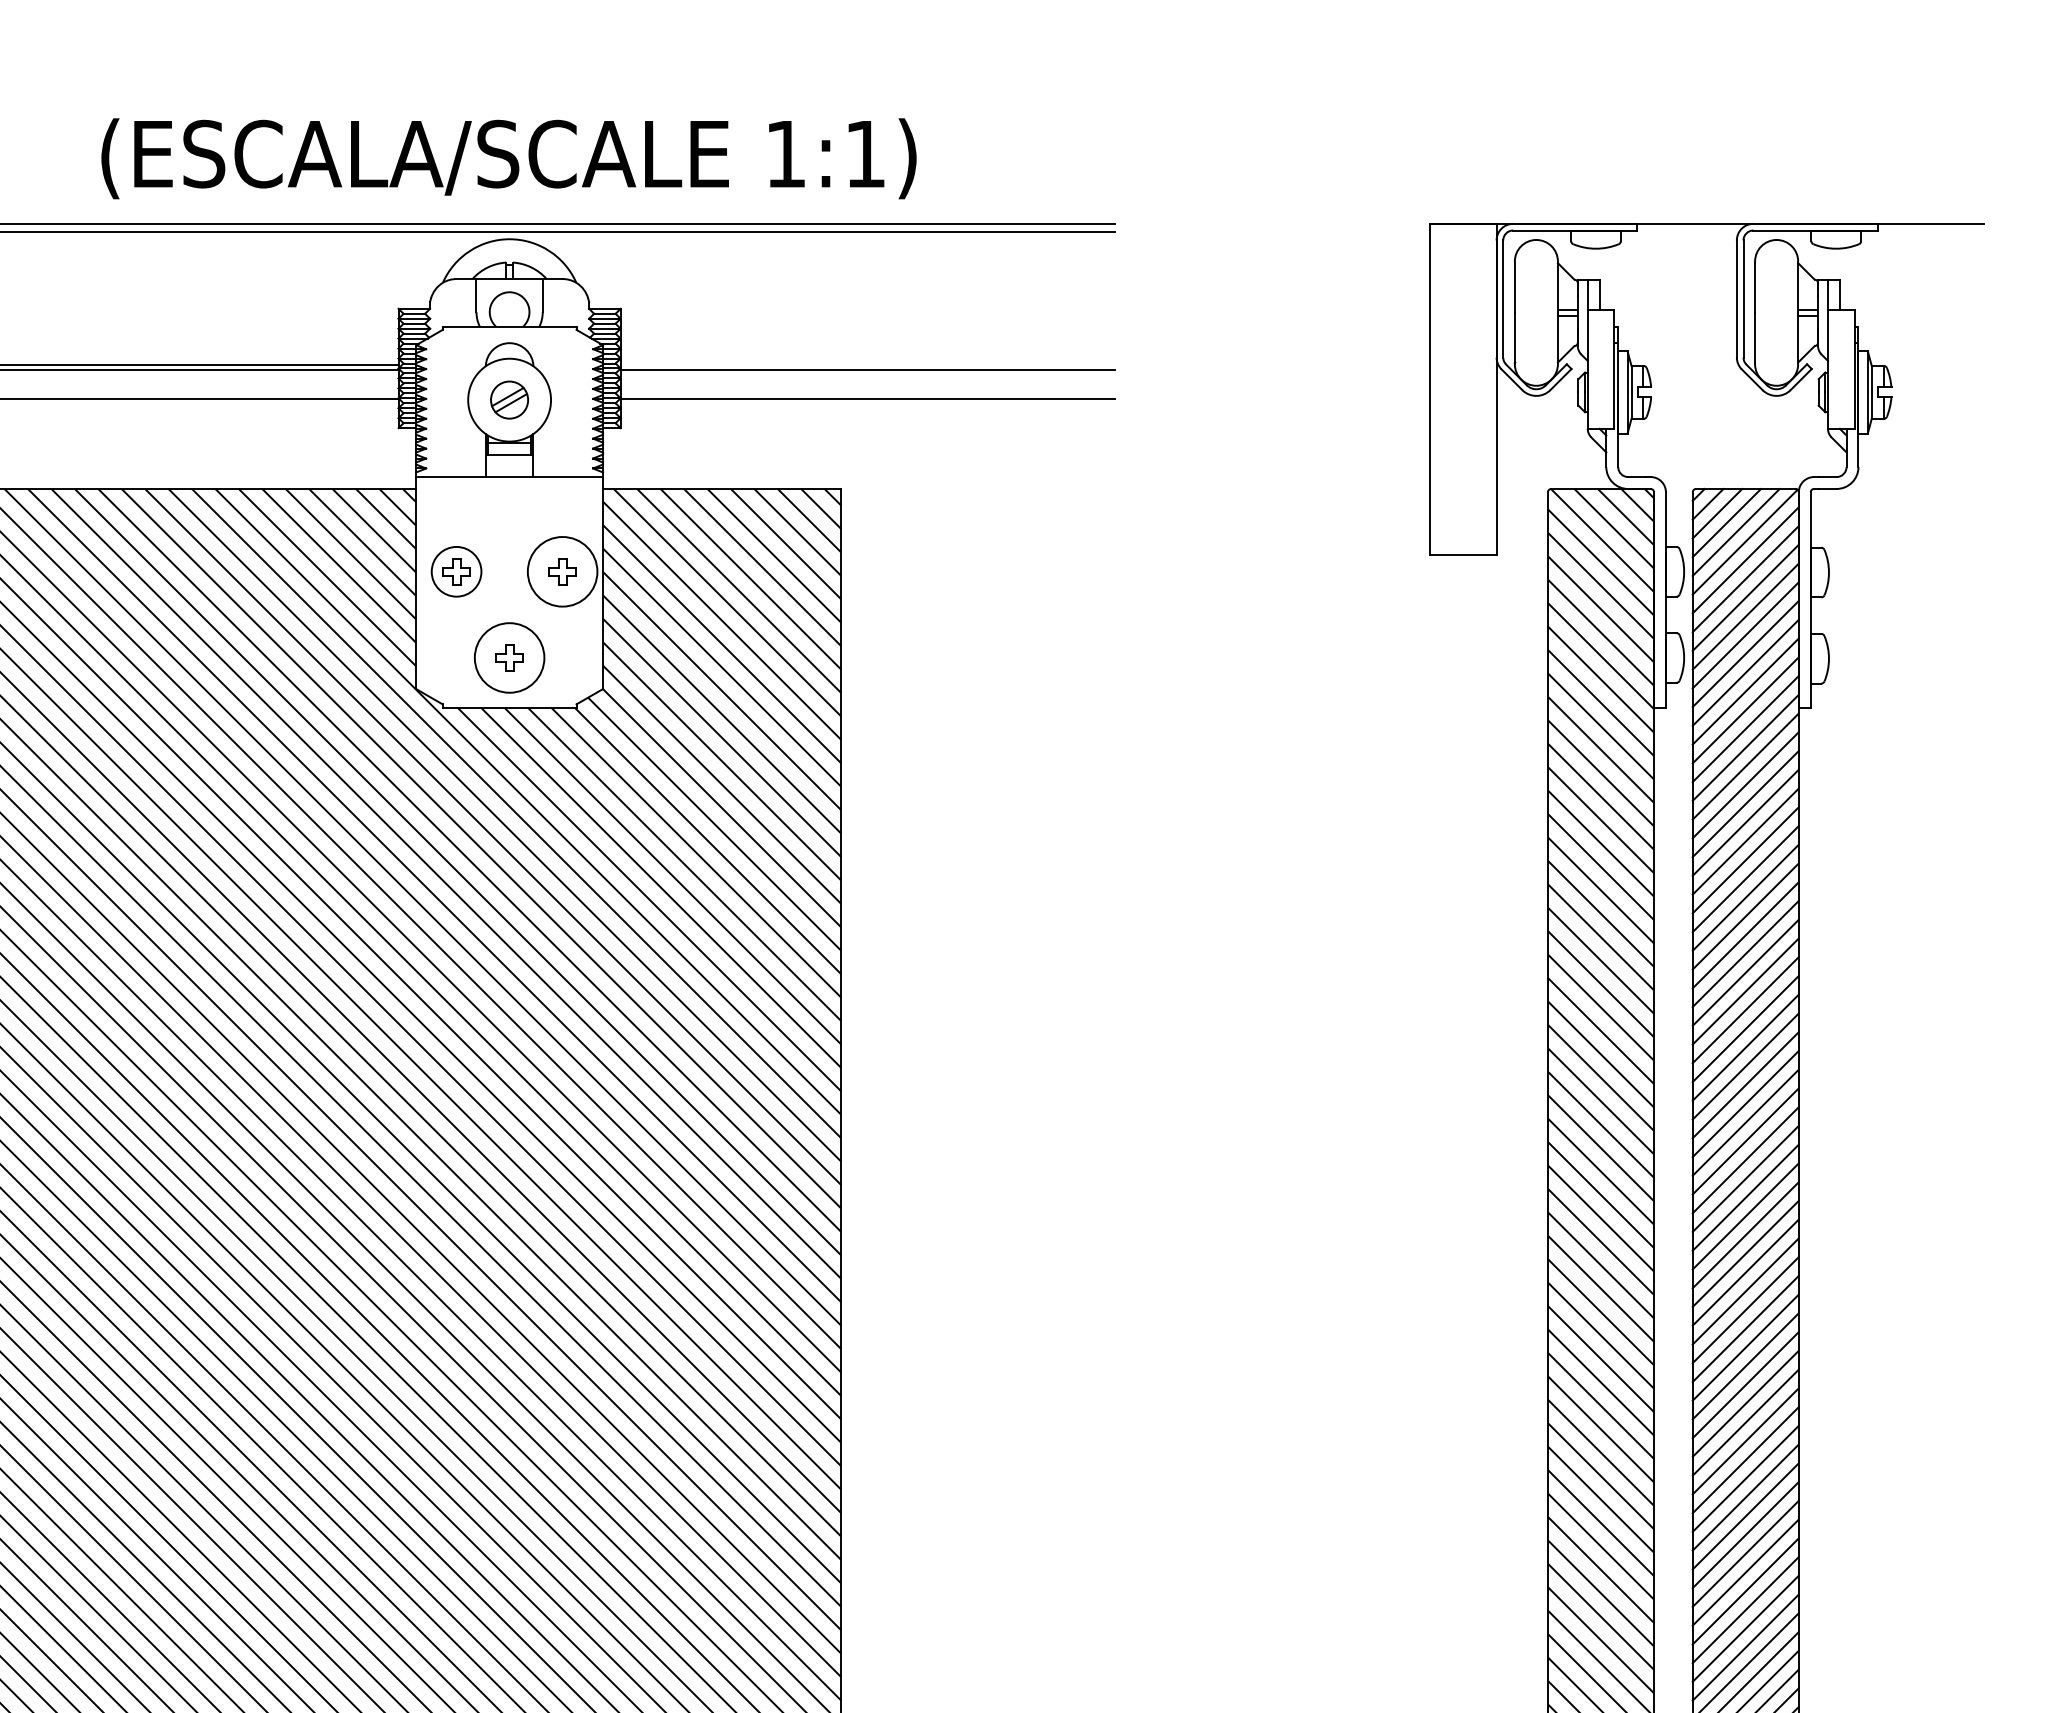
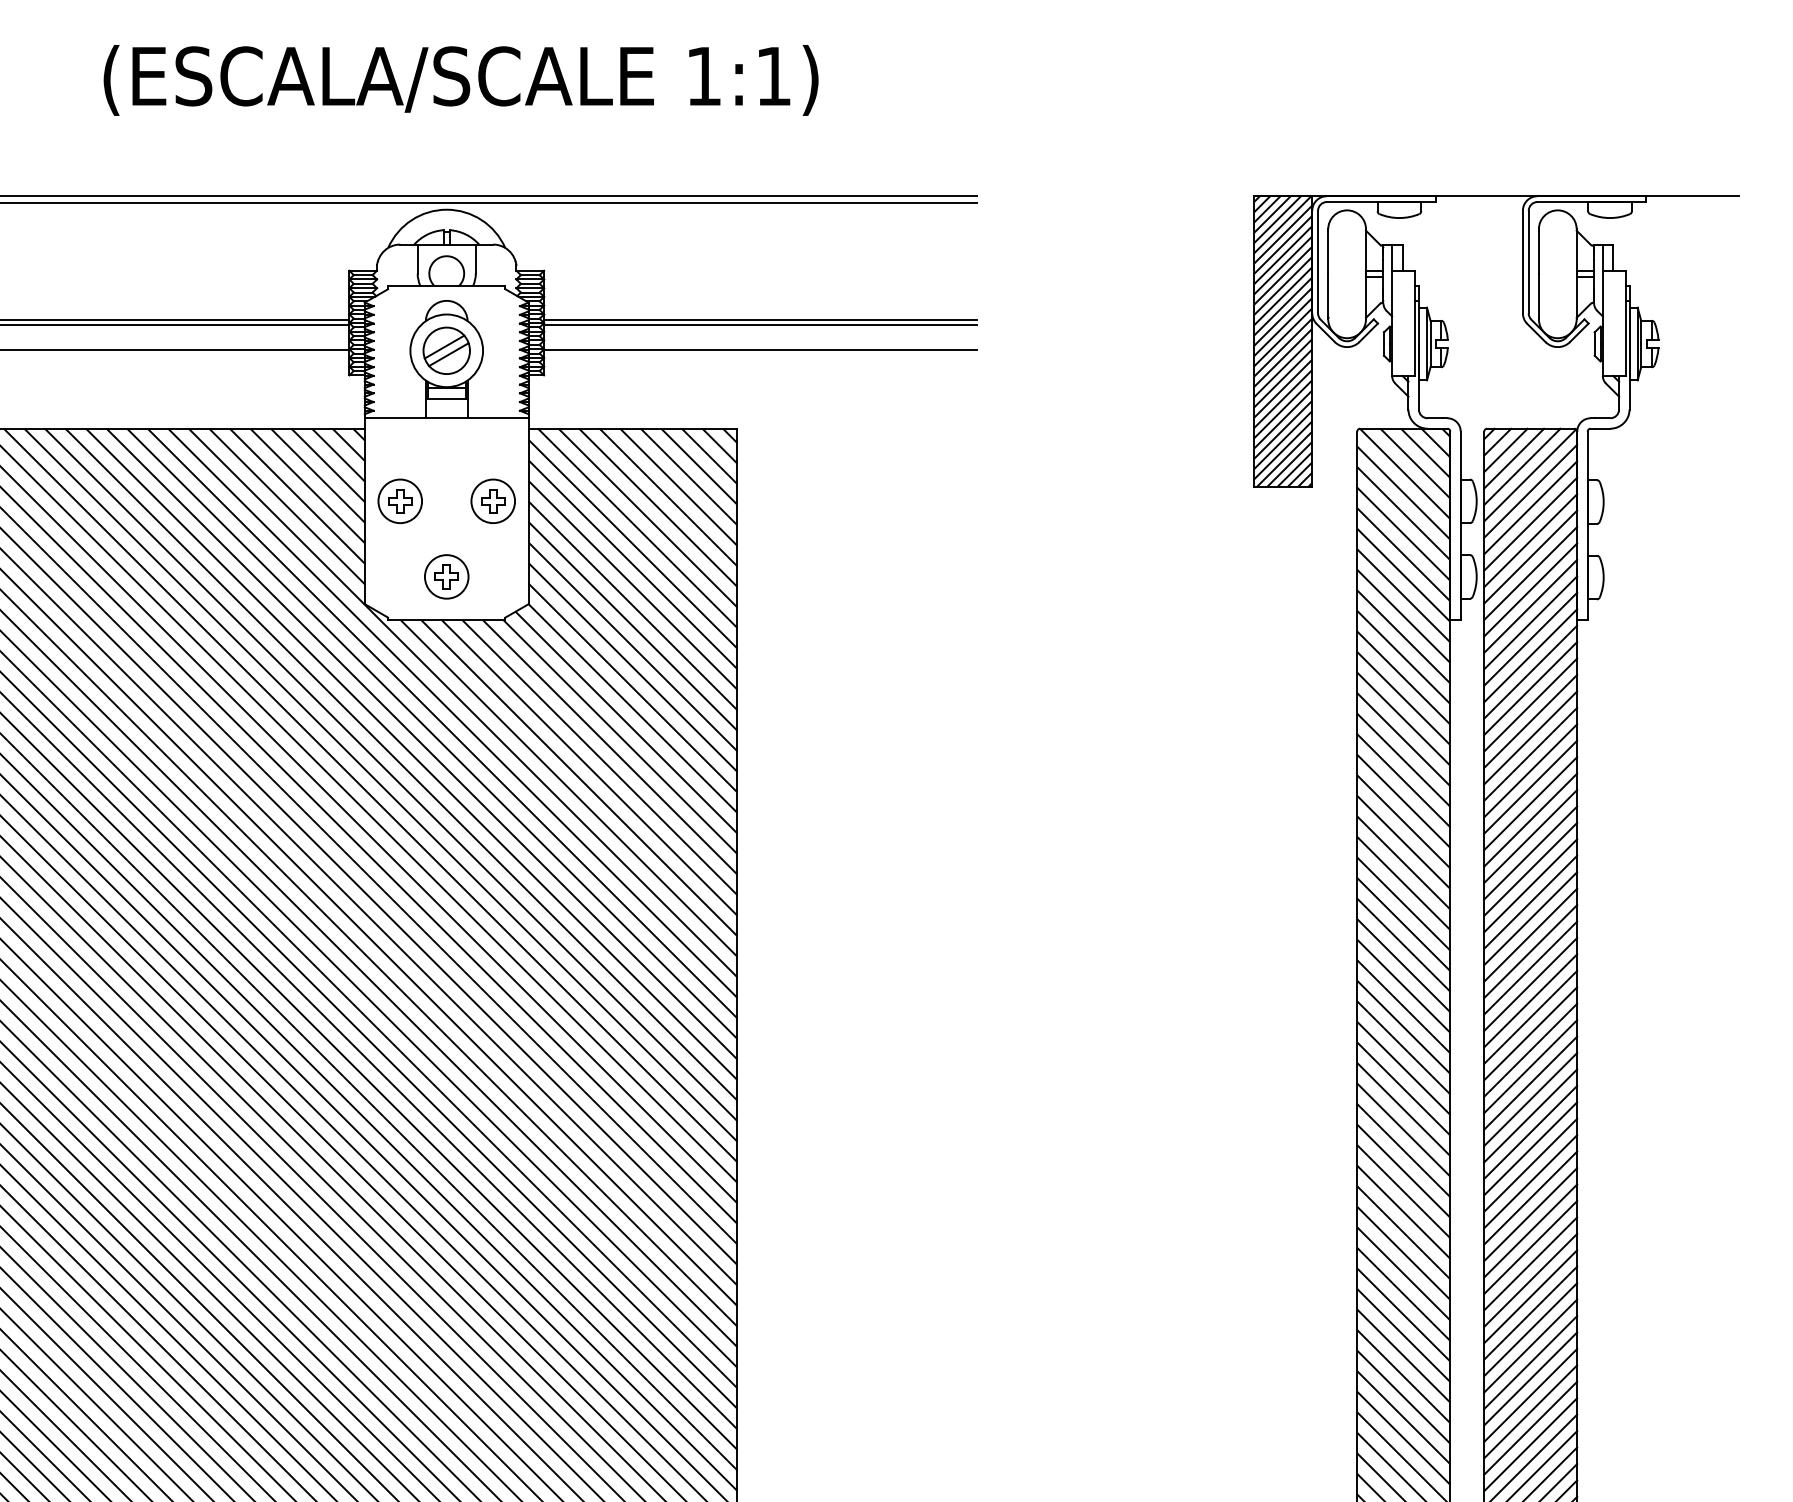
text: (508, 158) -> (460, 80), moved
line: (867, 365) -> (760, 320), added
hatch: (1463, 389) -> (1283, 341), added
part: (509, 399) -> (446, 350), size x1.43
circle: (562, 571) -> (493, 501), size x0.71
circle: (509, 657) -> (446, 576), size x0.71

